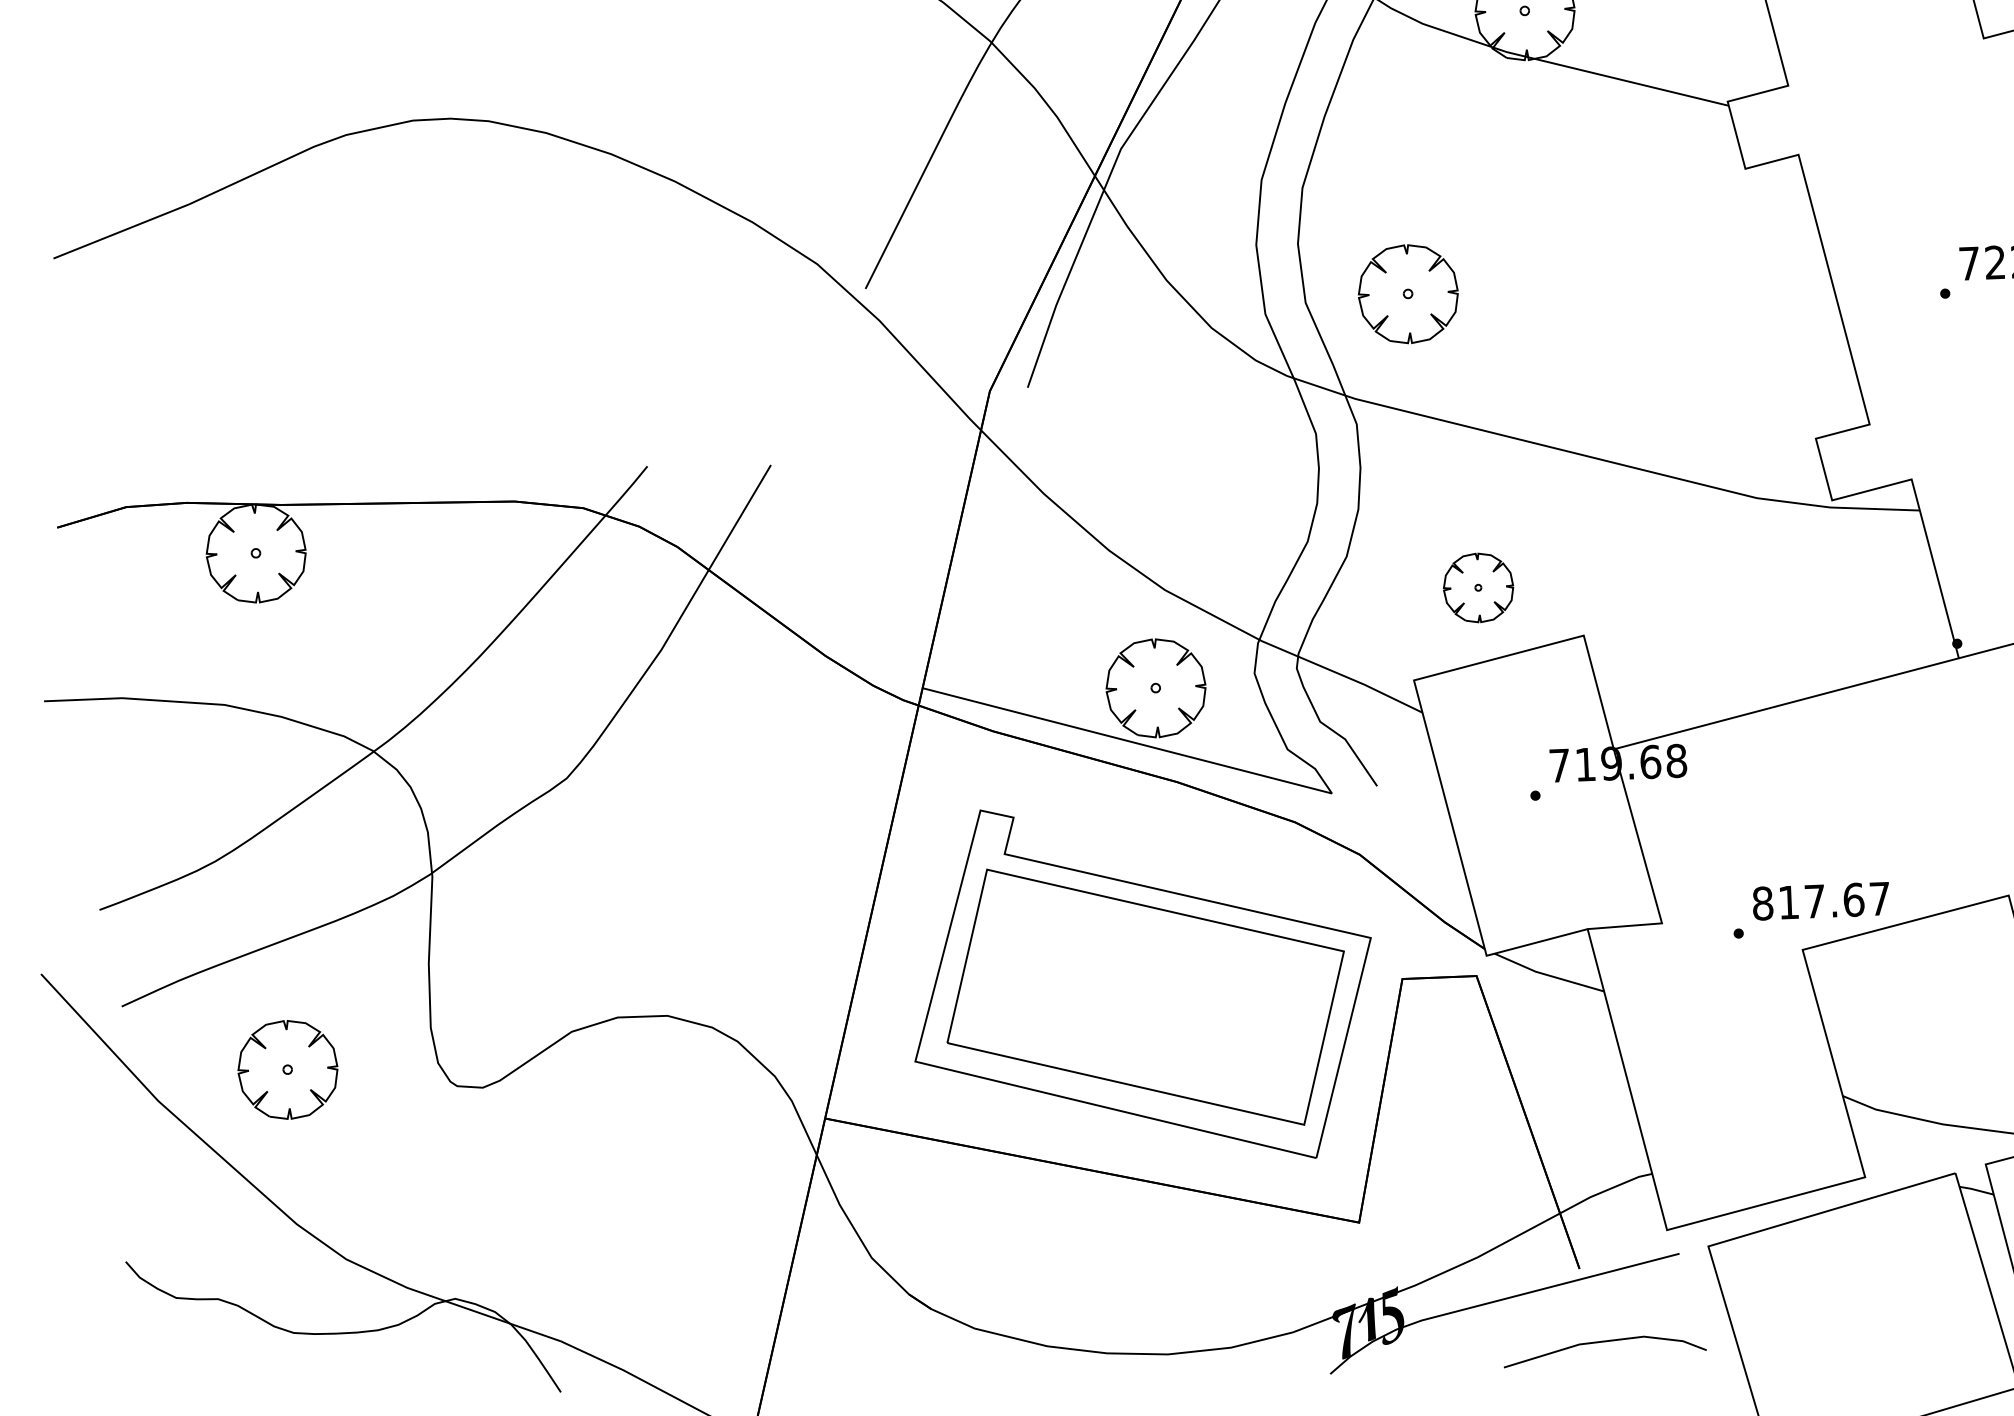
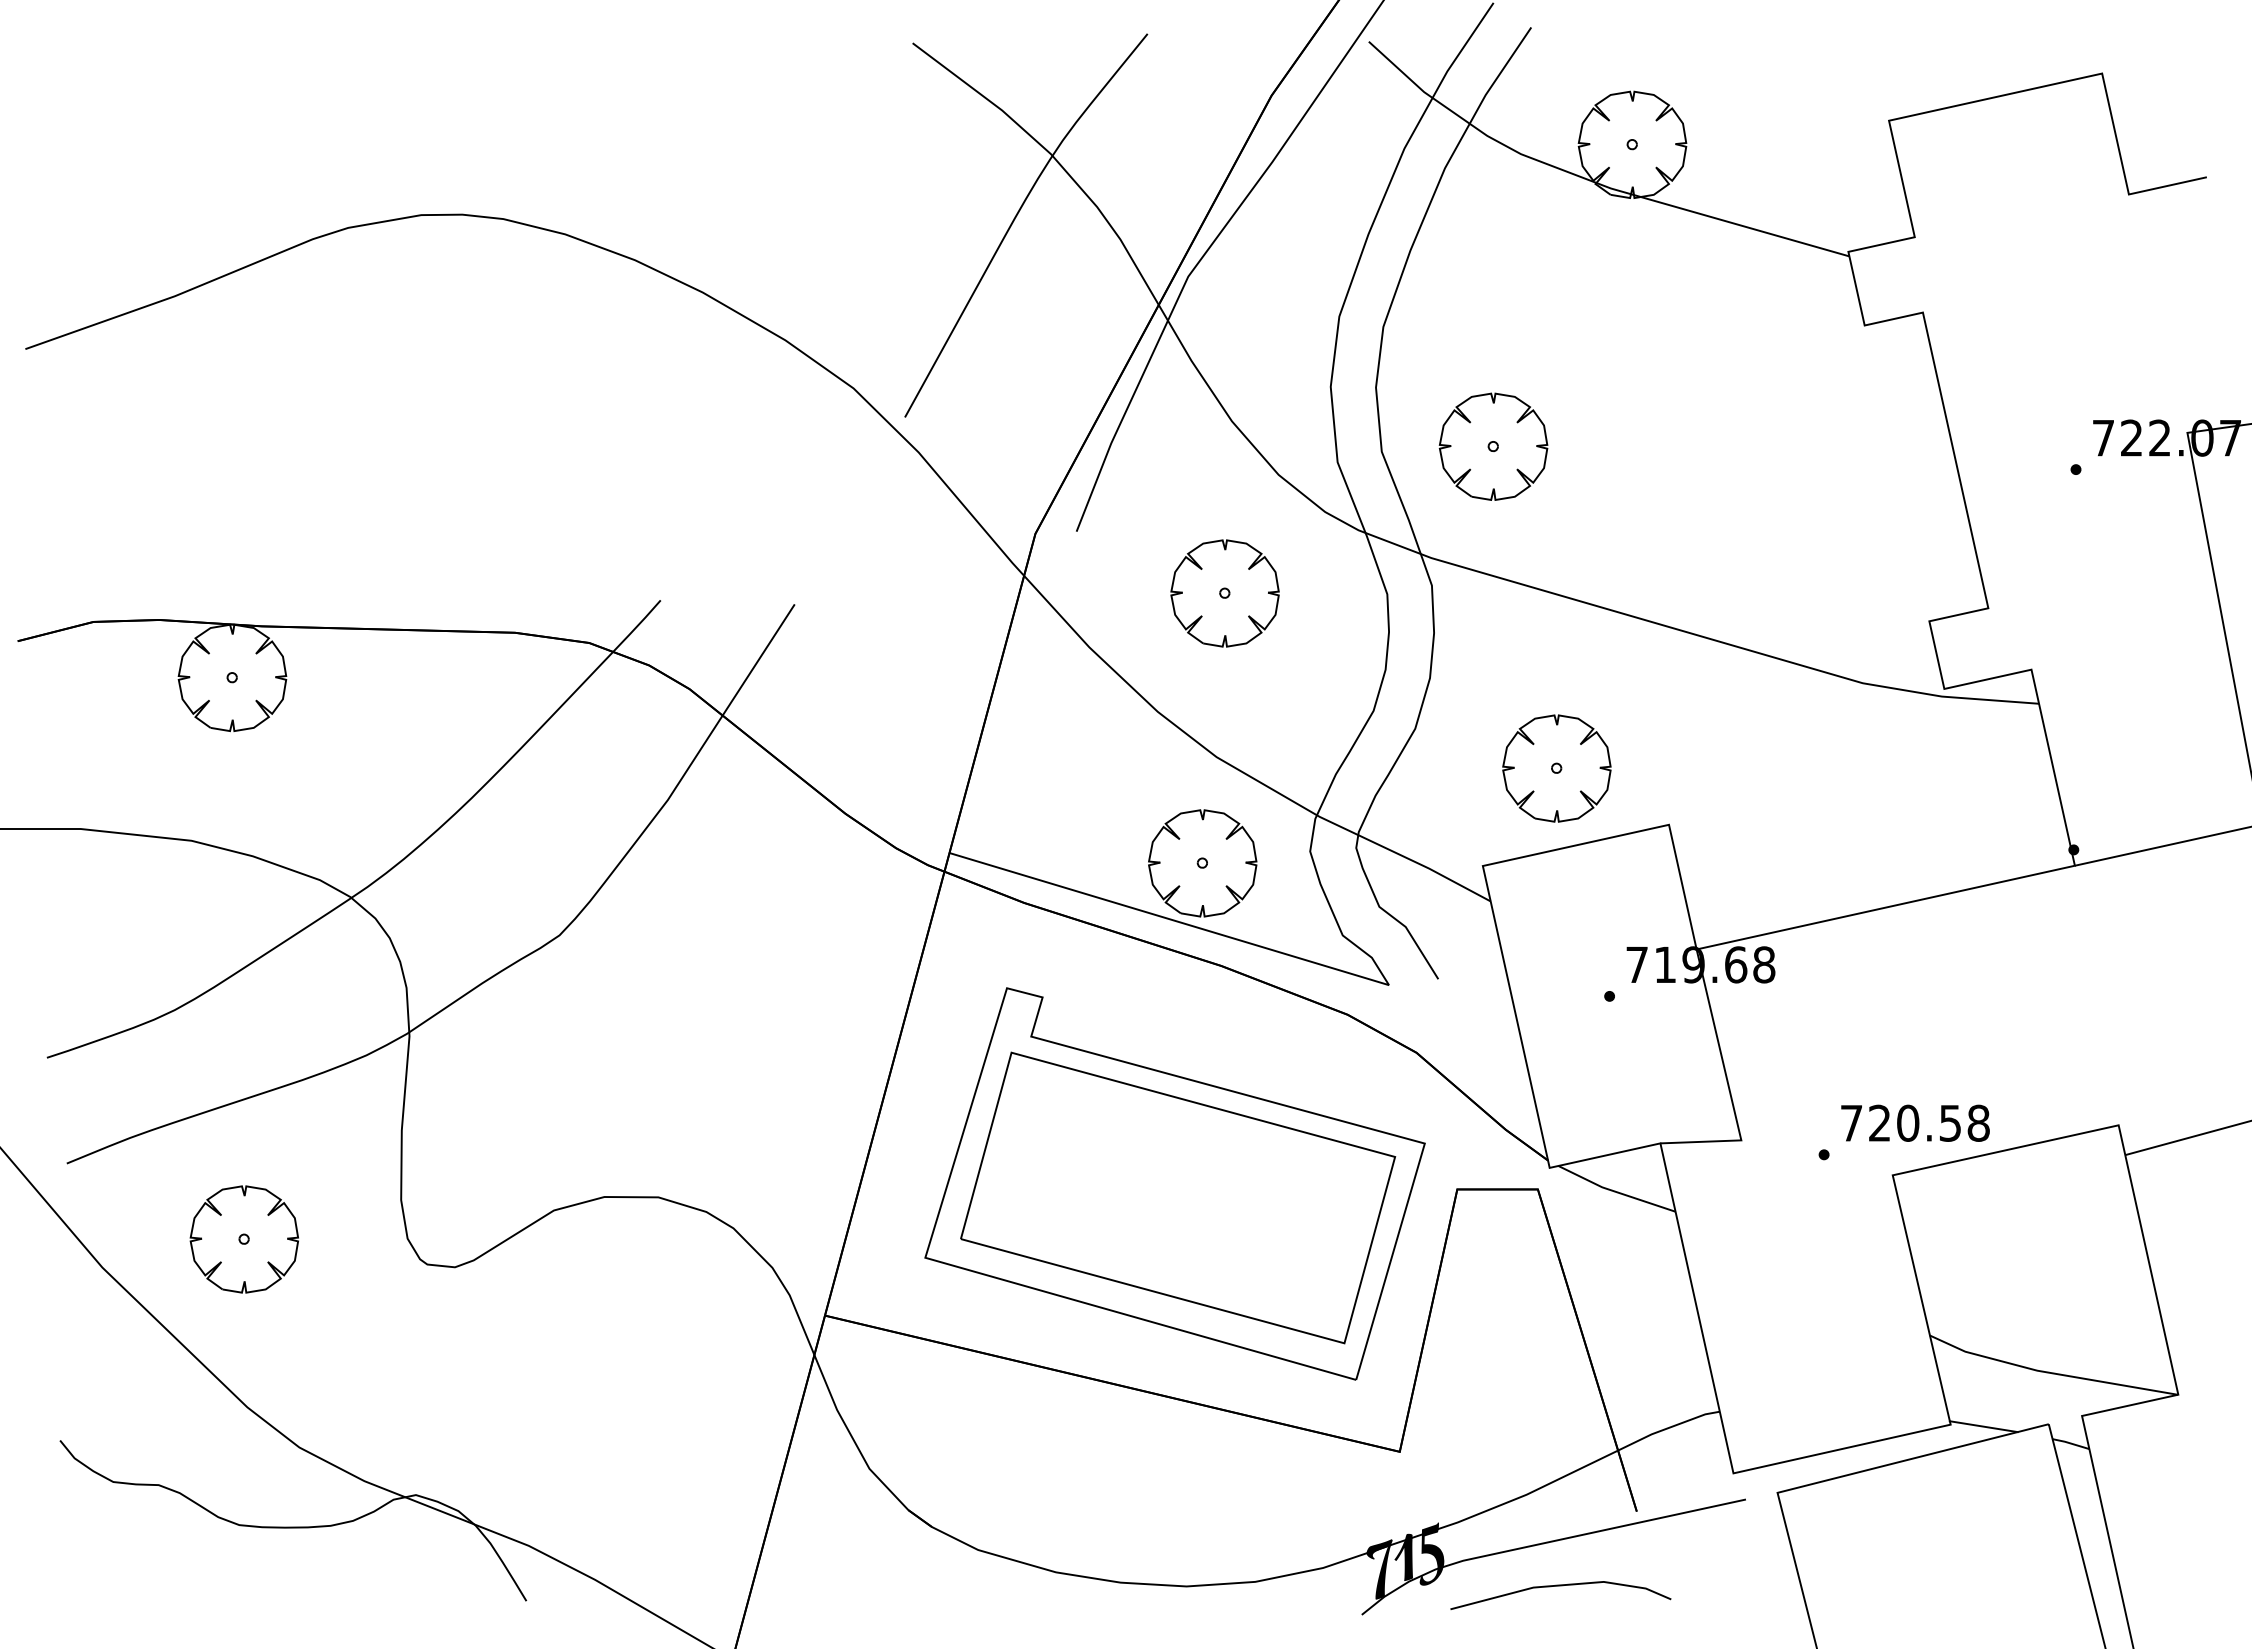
part: (1166, 439) -> (1224, 593), added
part: (1478, 587) -> (1556, 768), size x1.43
text: (1820, 900) -> (1914, 1122), 817.67 -> 720.58
line: (1895, 1177) -> (1983, 1426), added
line: (1604, 1342) -> (1560, 1586), moved

